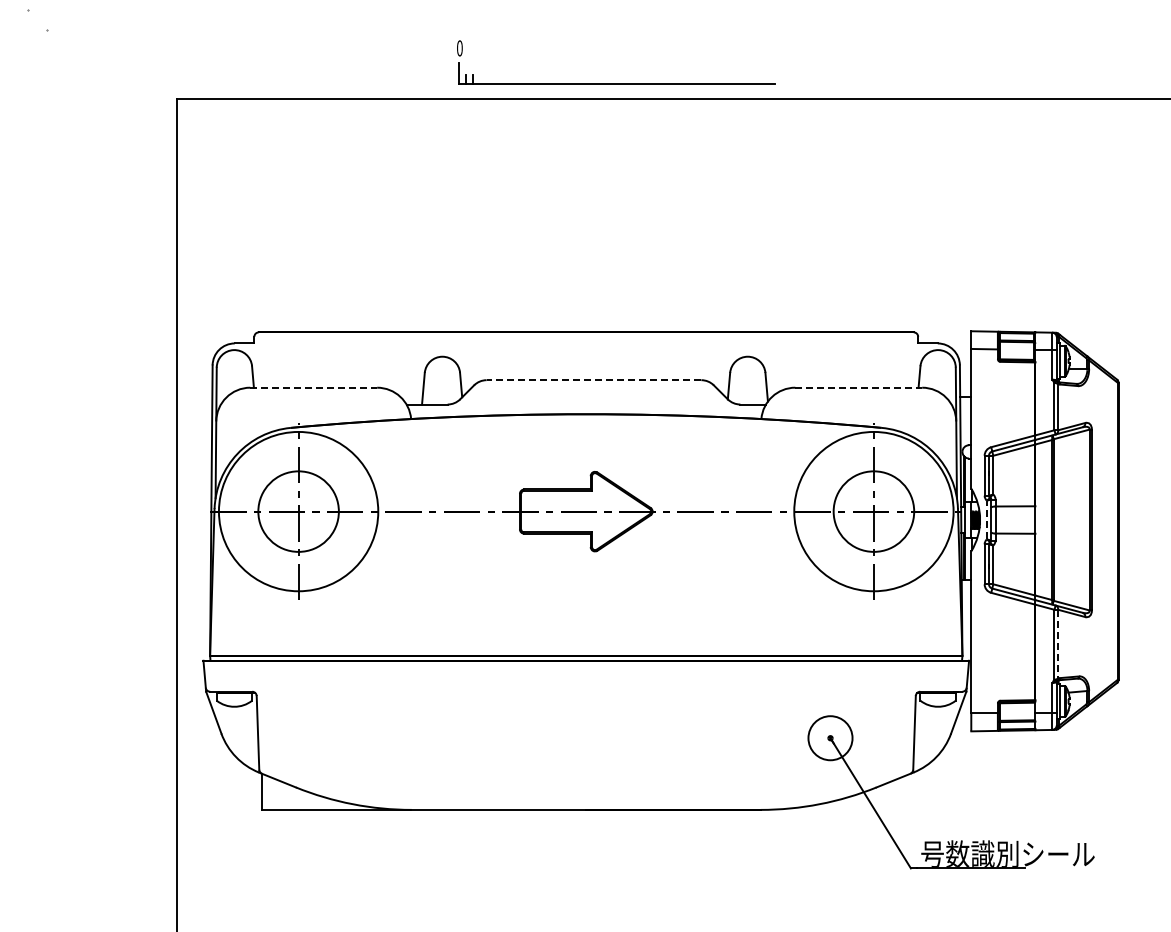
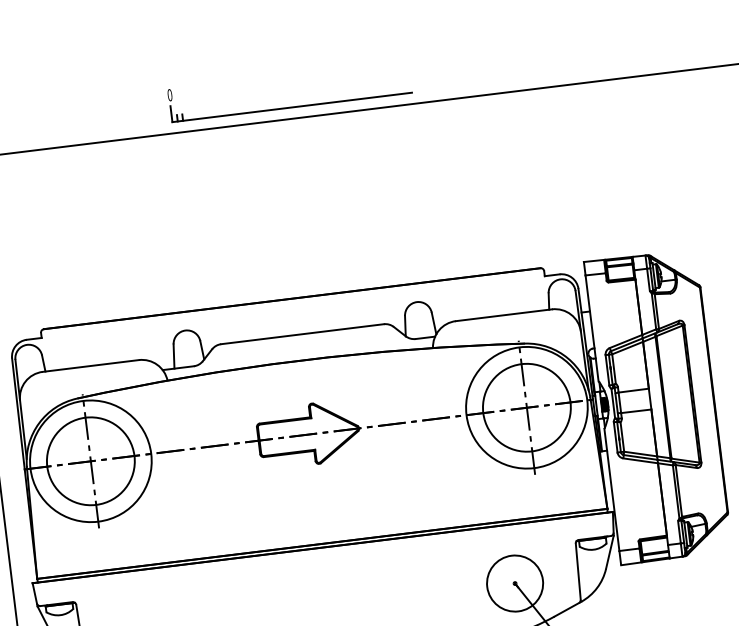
line: (593, 380) -> (302, 334), dashed -> solid
line: (314, 387) -> (91, 365), dashed -> solid
line: (859, 387) -> (504, 315), dashed -> solid
circle: (298, 511) -> (90, 461), size x1.43
circle: (873, 511) -> (526, 407), size x1.43
line: (986, 519) -> (612, 403), dashed -> solid
line: (1058, 644) -> (679, 491), dashed -> solid
circle: (830, 737) -> (515, 583), size x1.67

